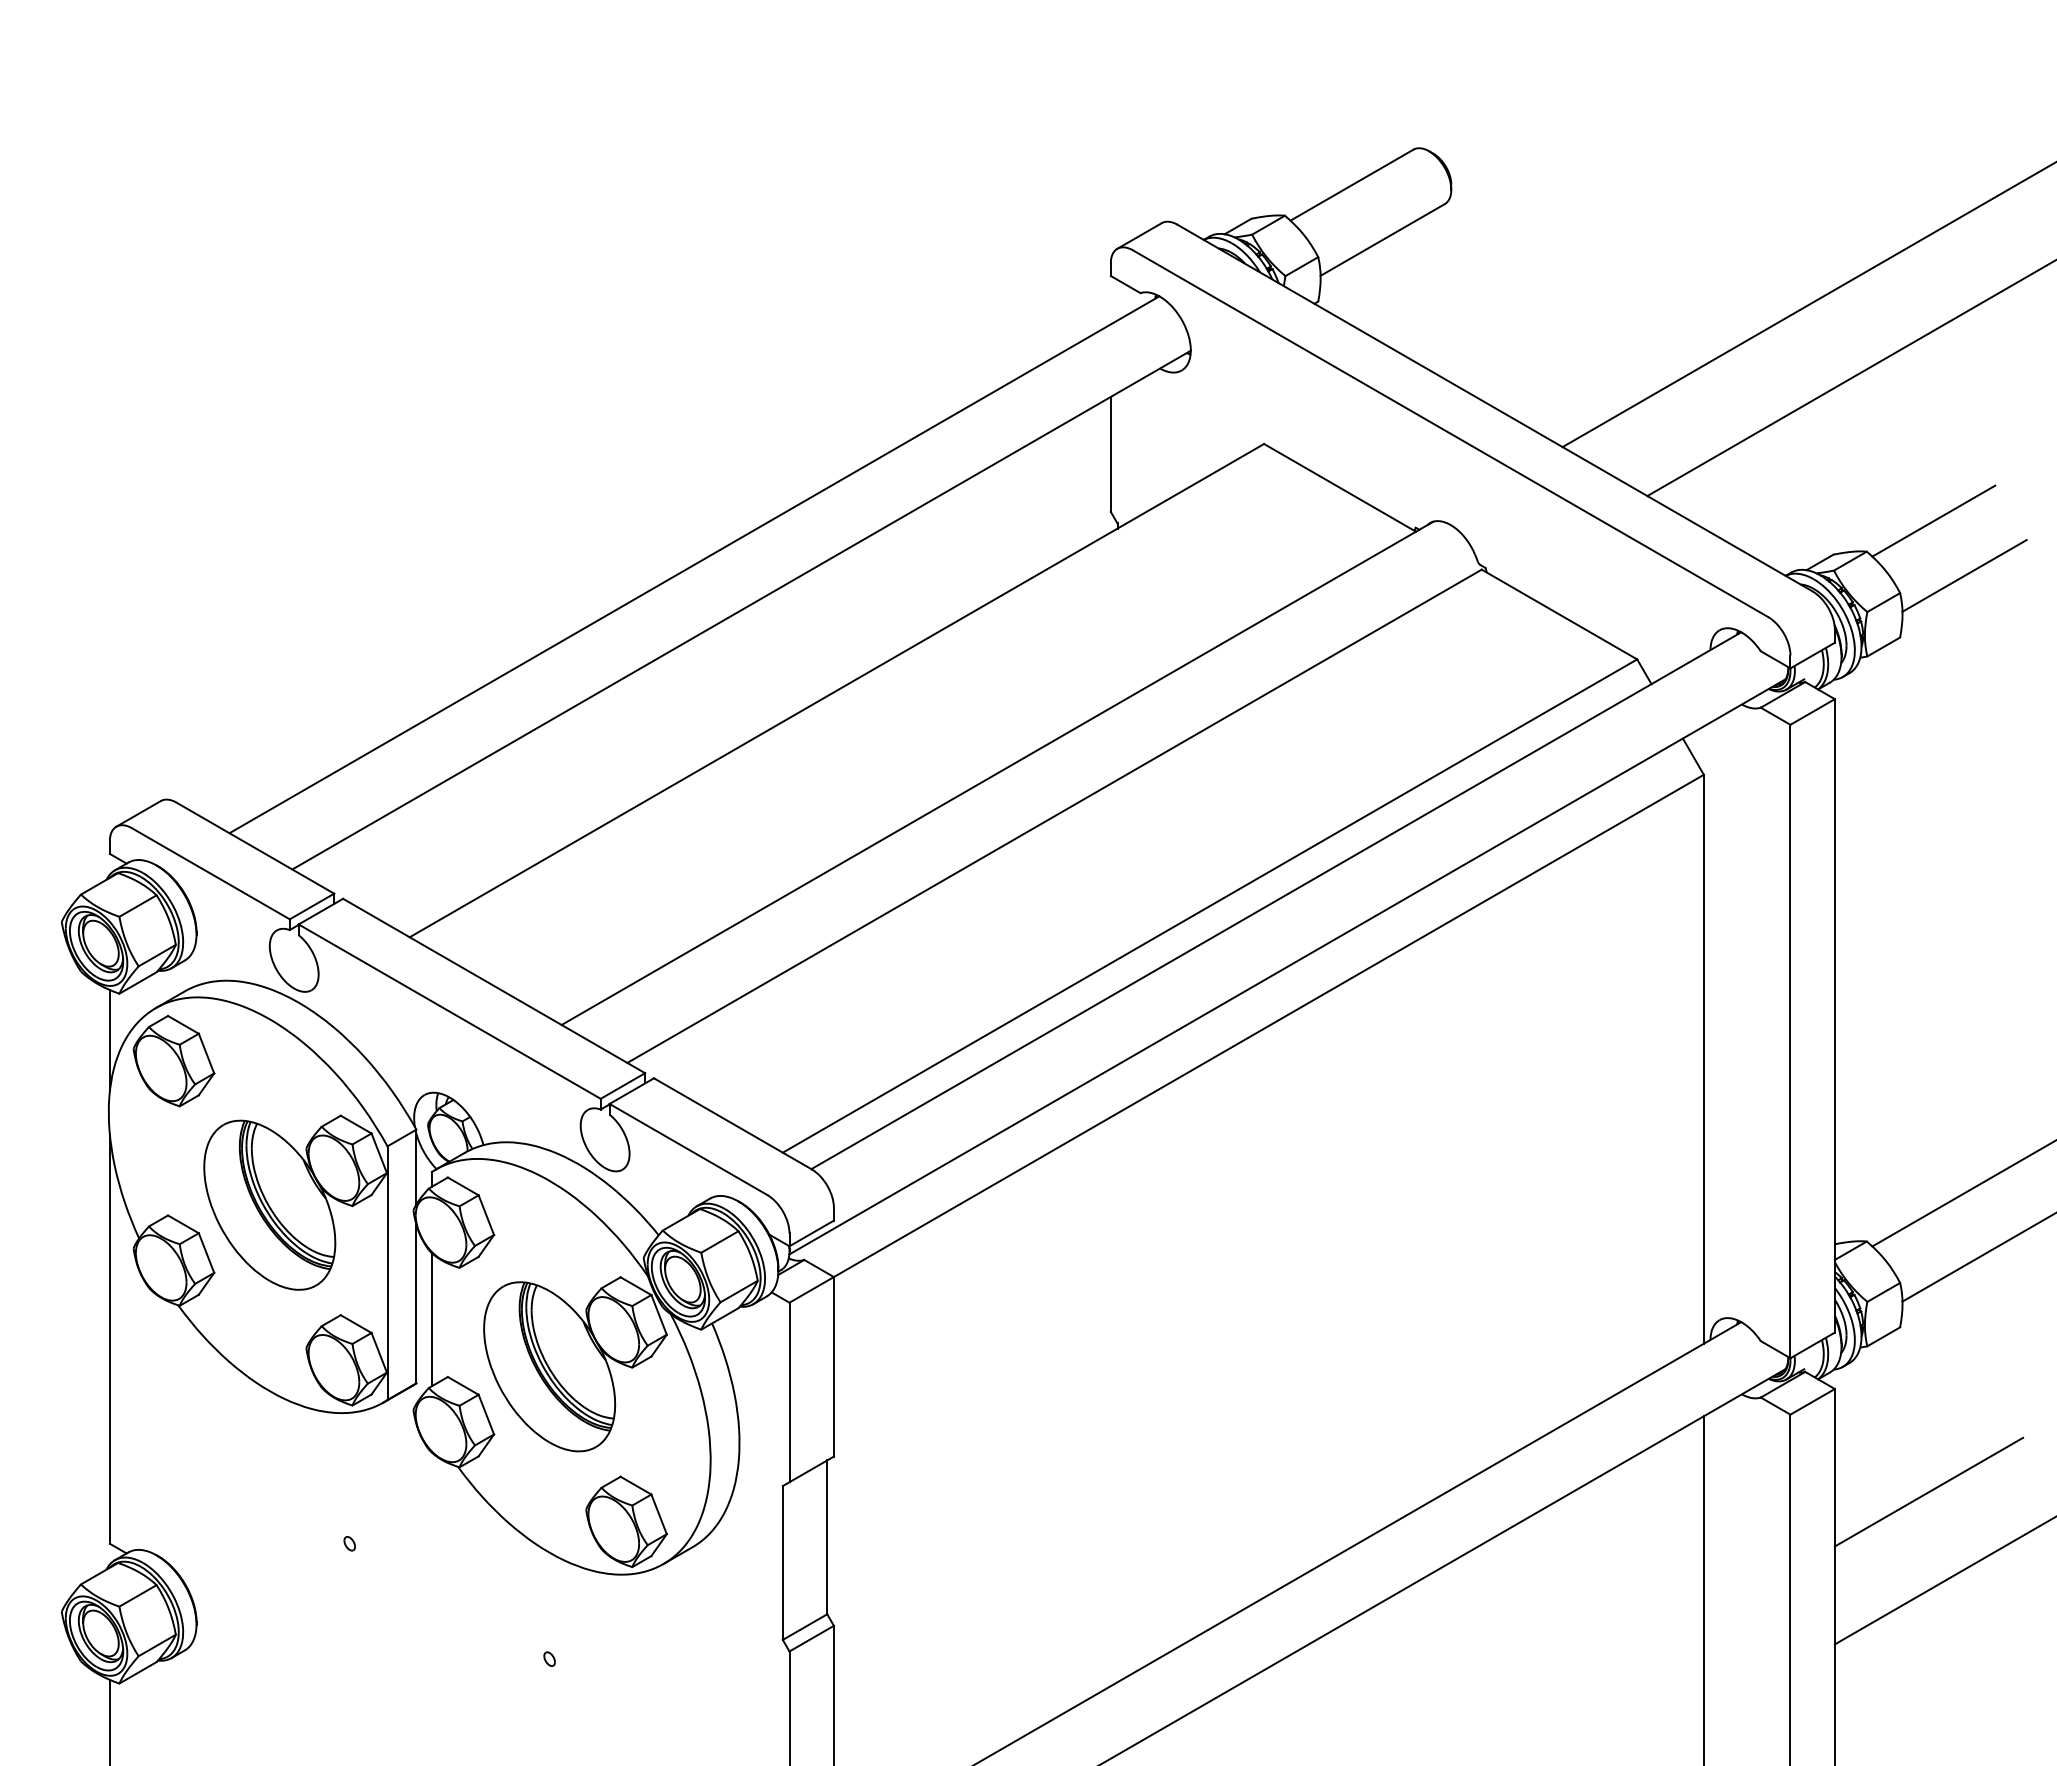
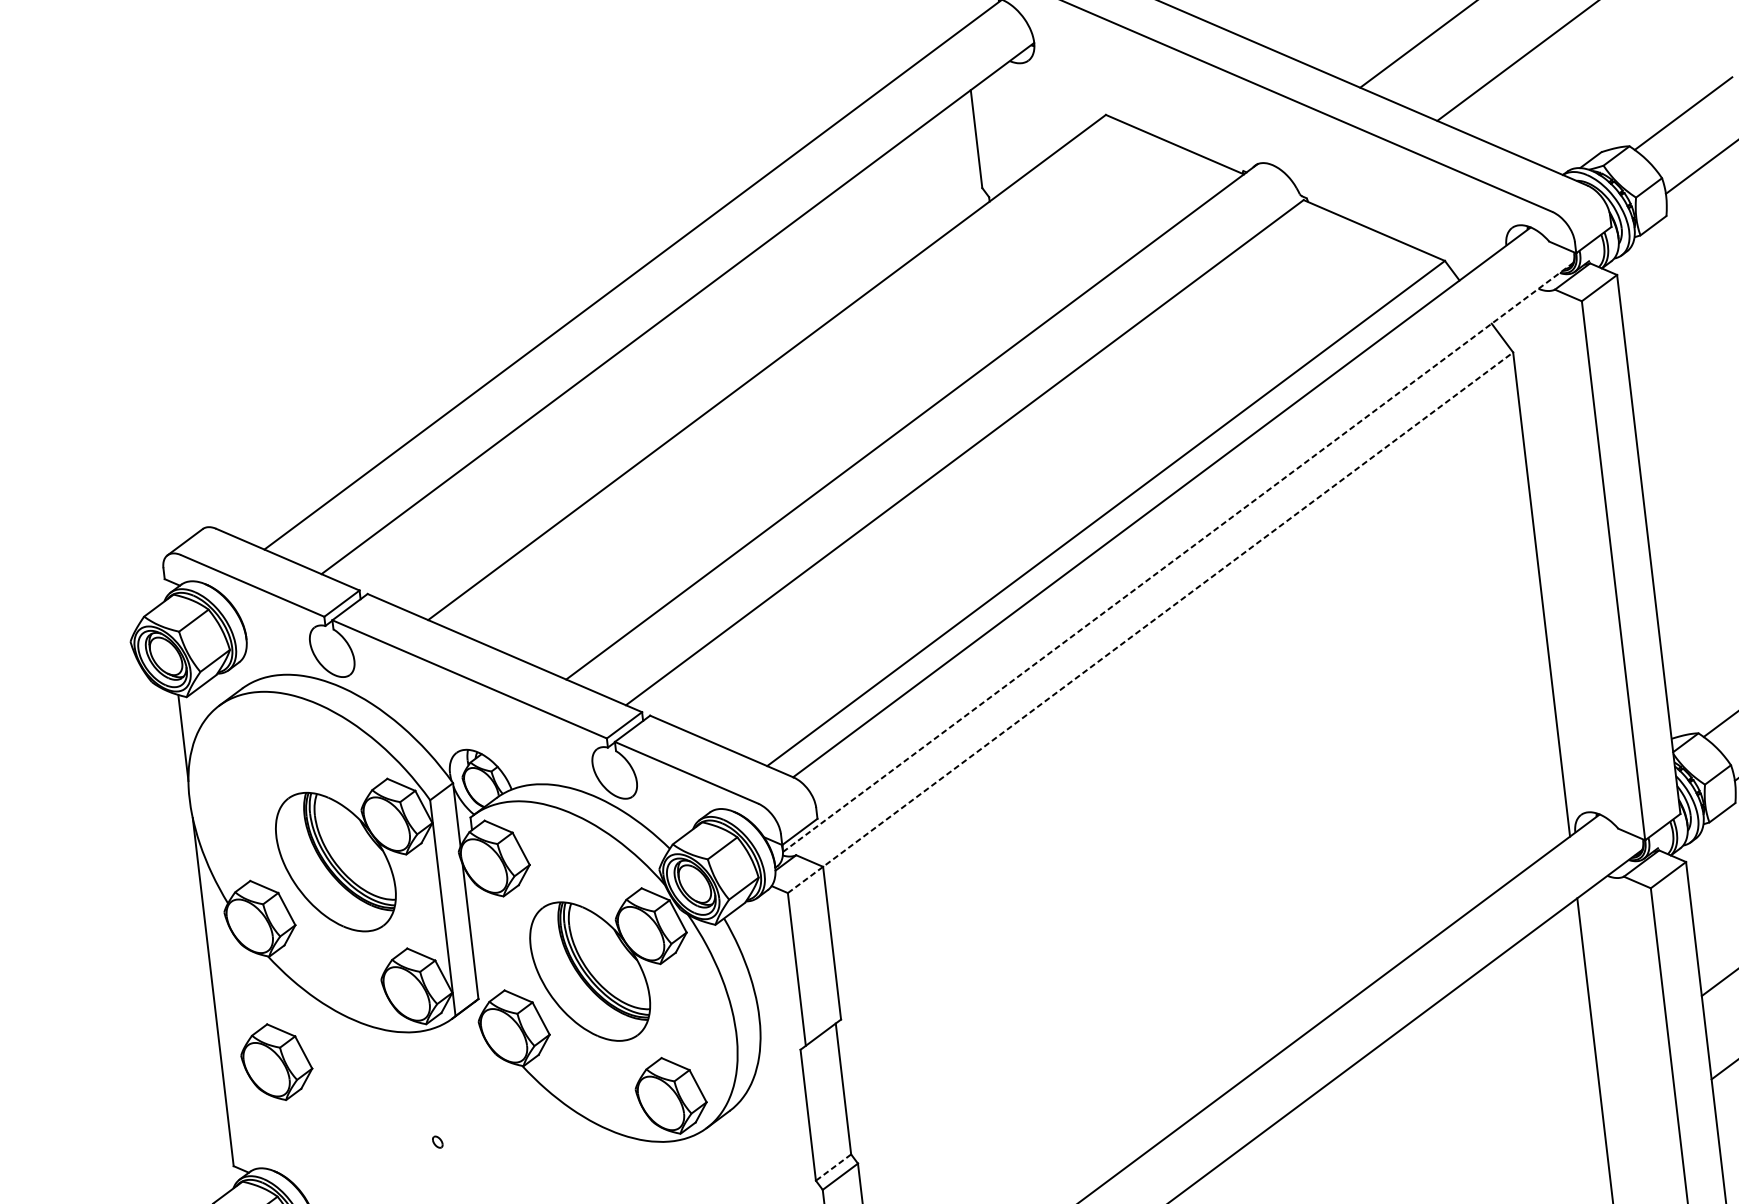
line: (1287, 966) -> (1178, 557), solid -> dashed
line: (1246, 1038) -> (1150, 622), solid -> dashed
part: (173, 1060) -> (276, 1061), moved
line: (431, 1319) -> (484, 943), removed
line: (805, 1627) -> (833, 1167), solid -> dashed

